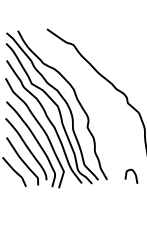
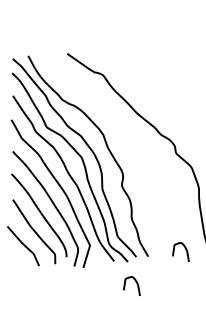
curve: (97, 199) -> (135, 282), added

